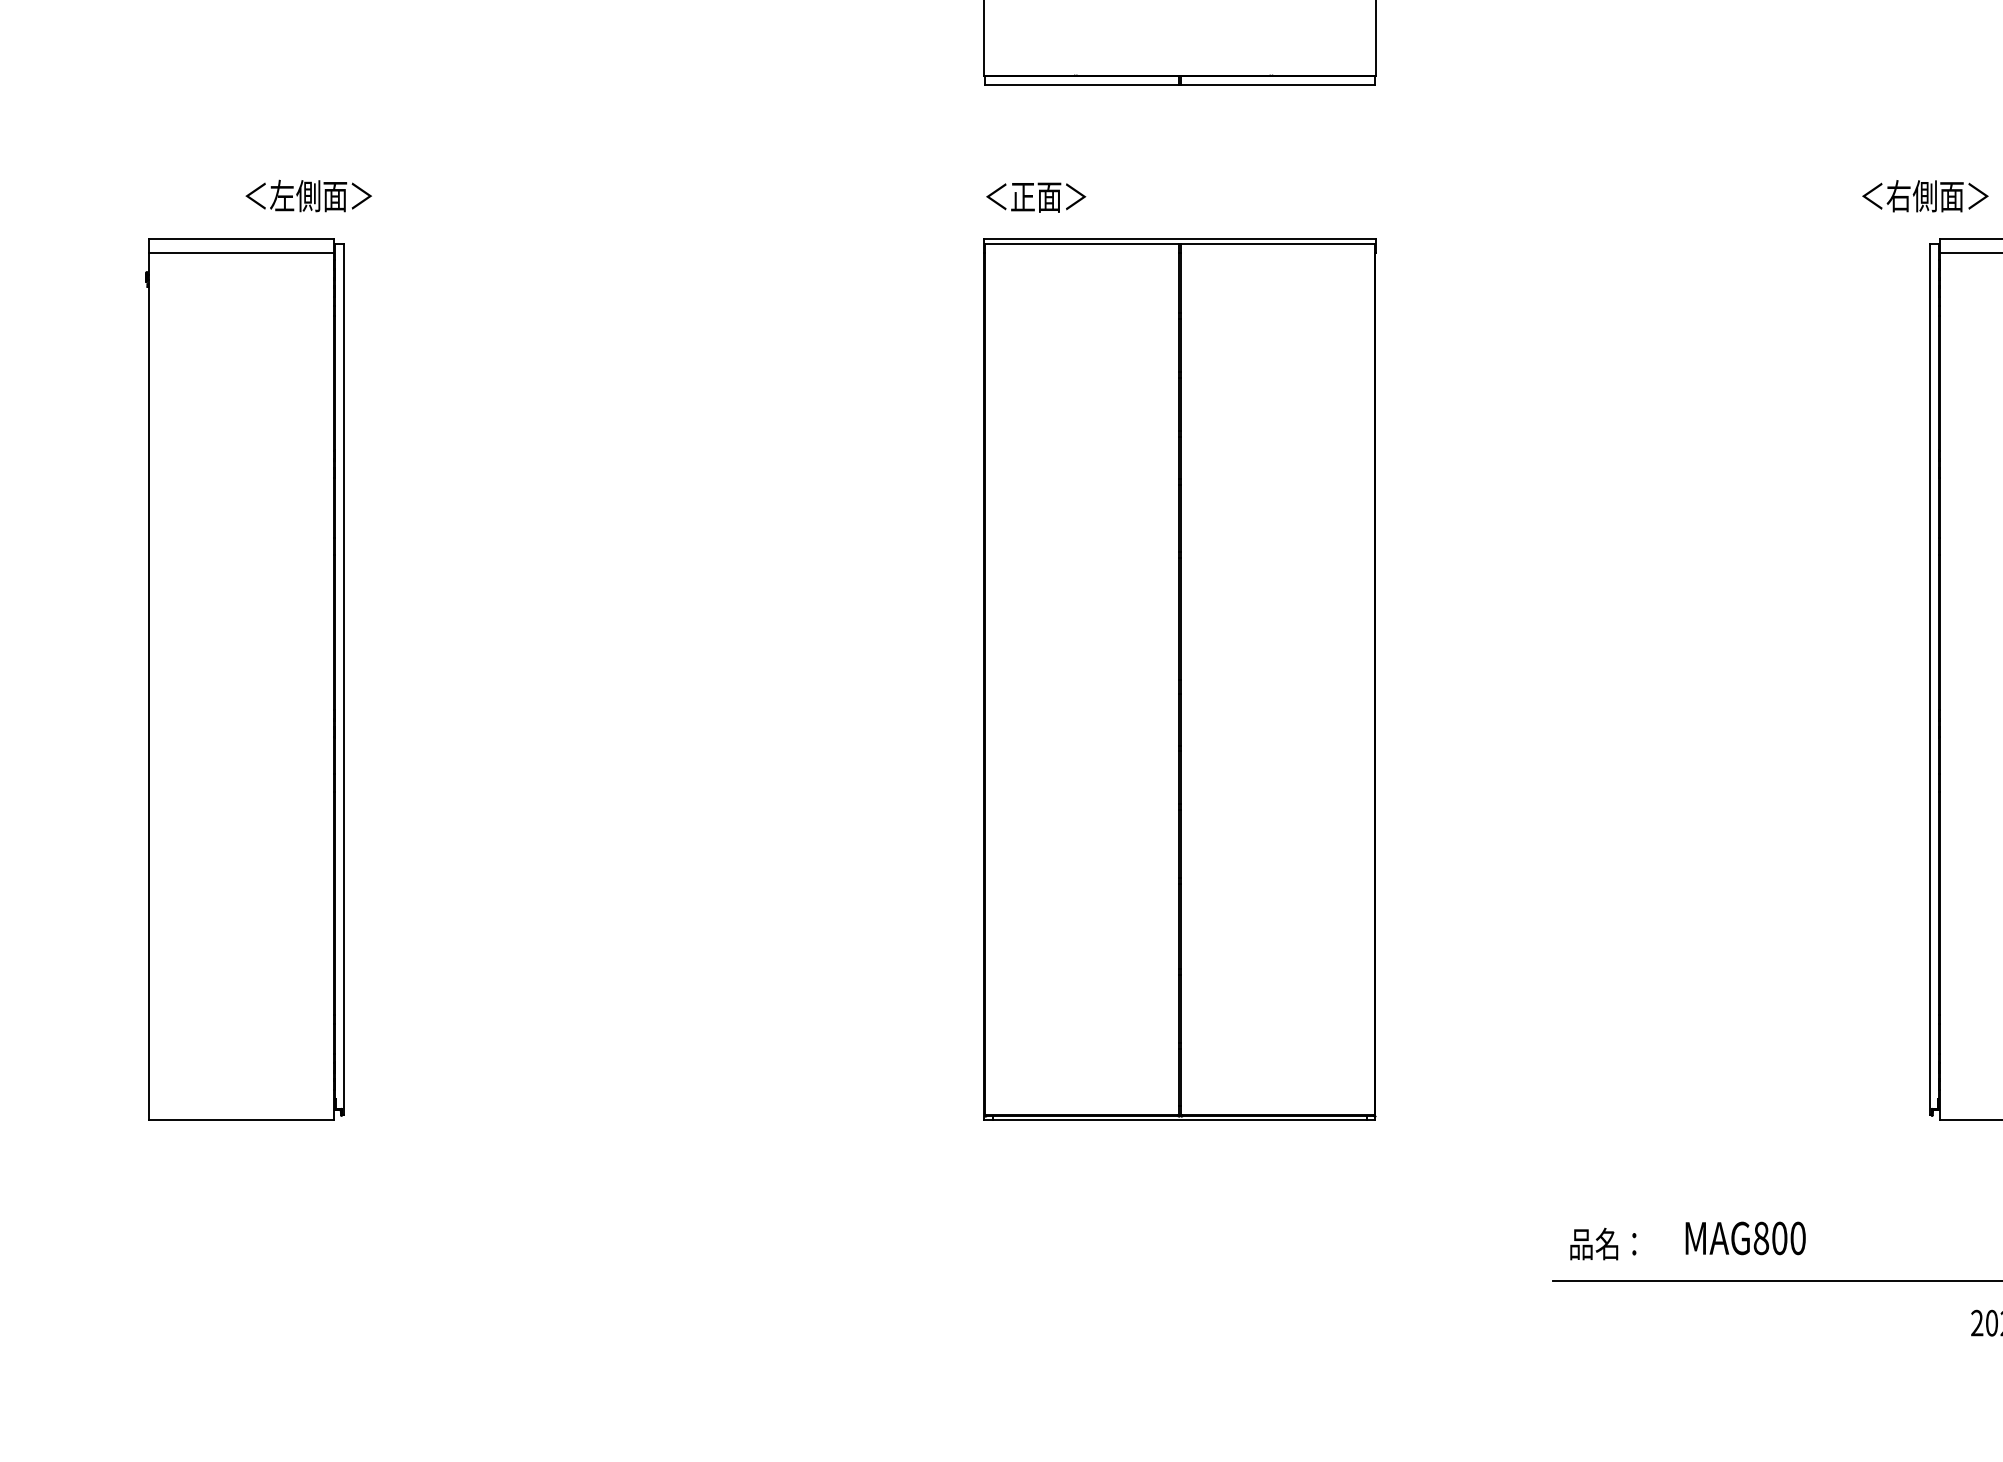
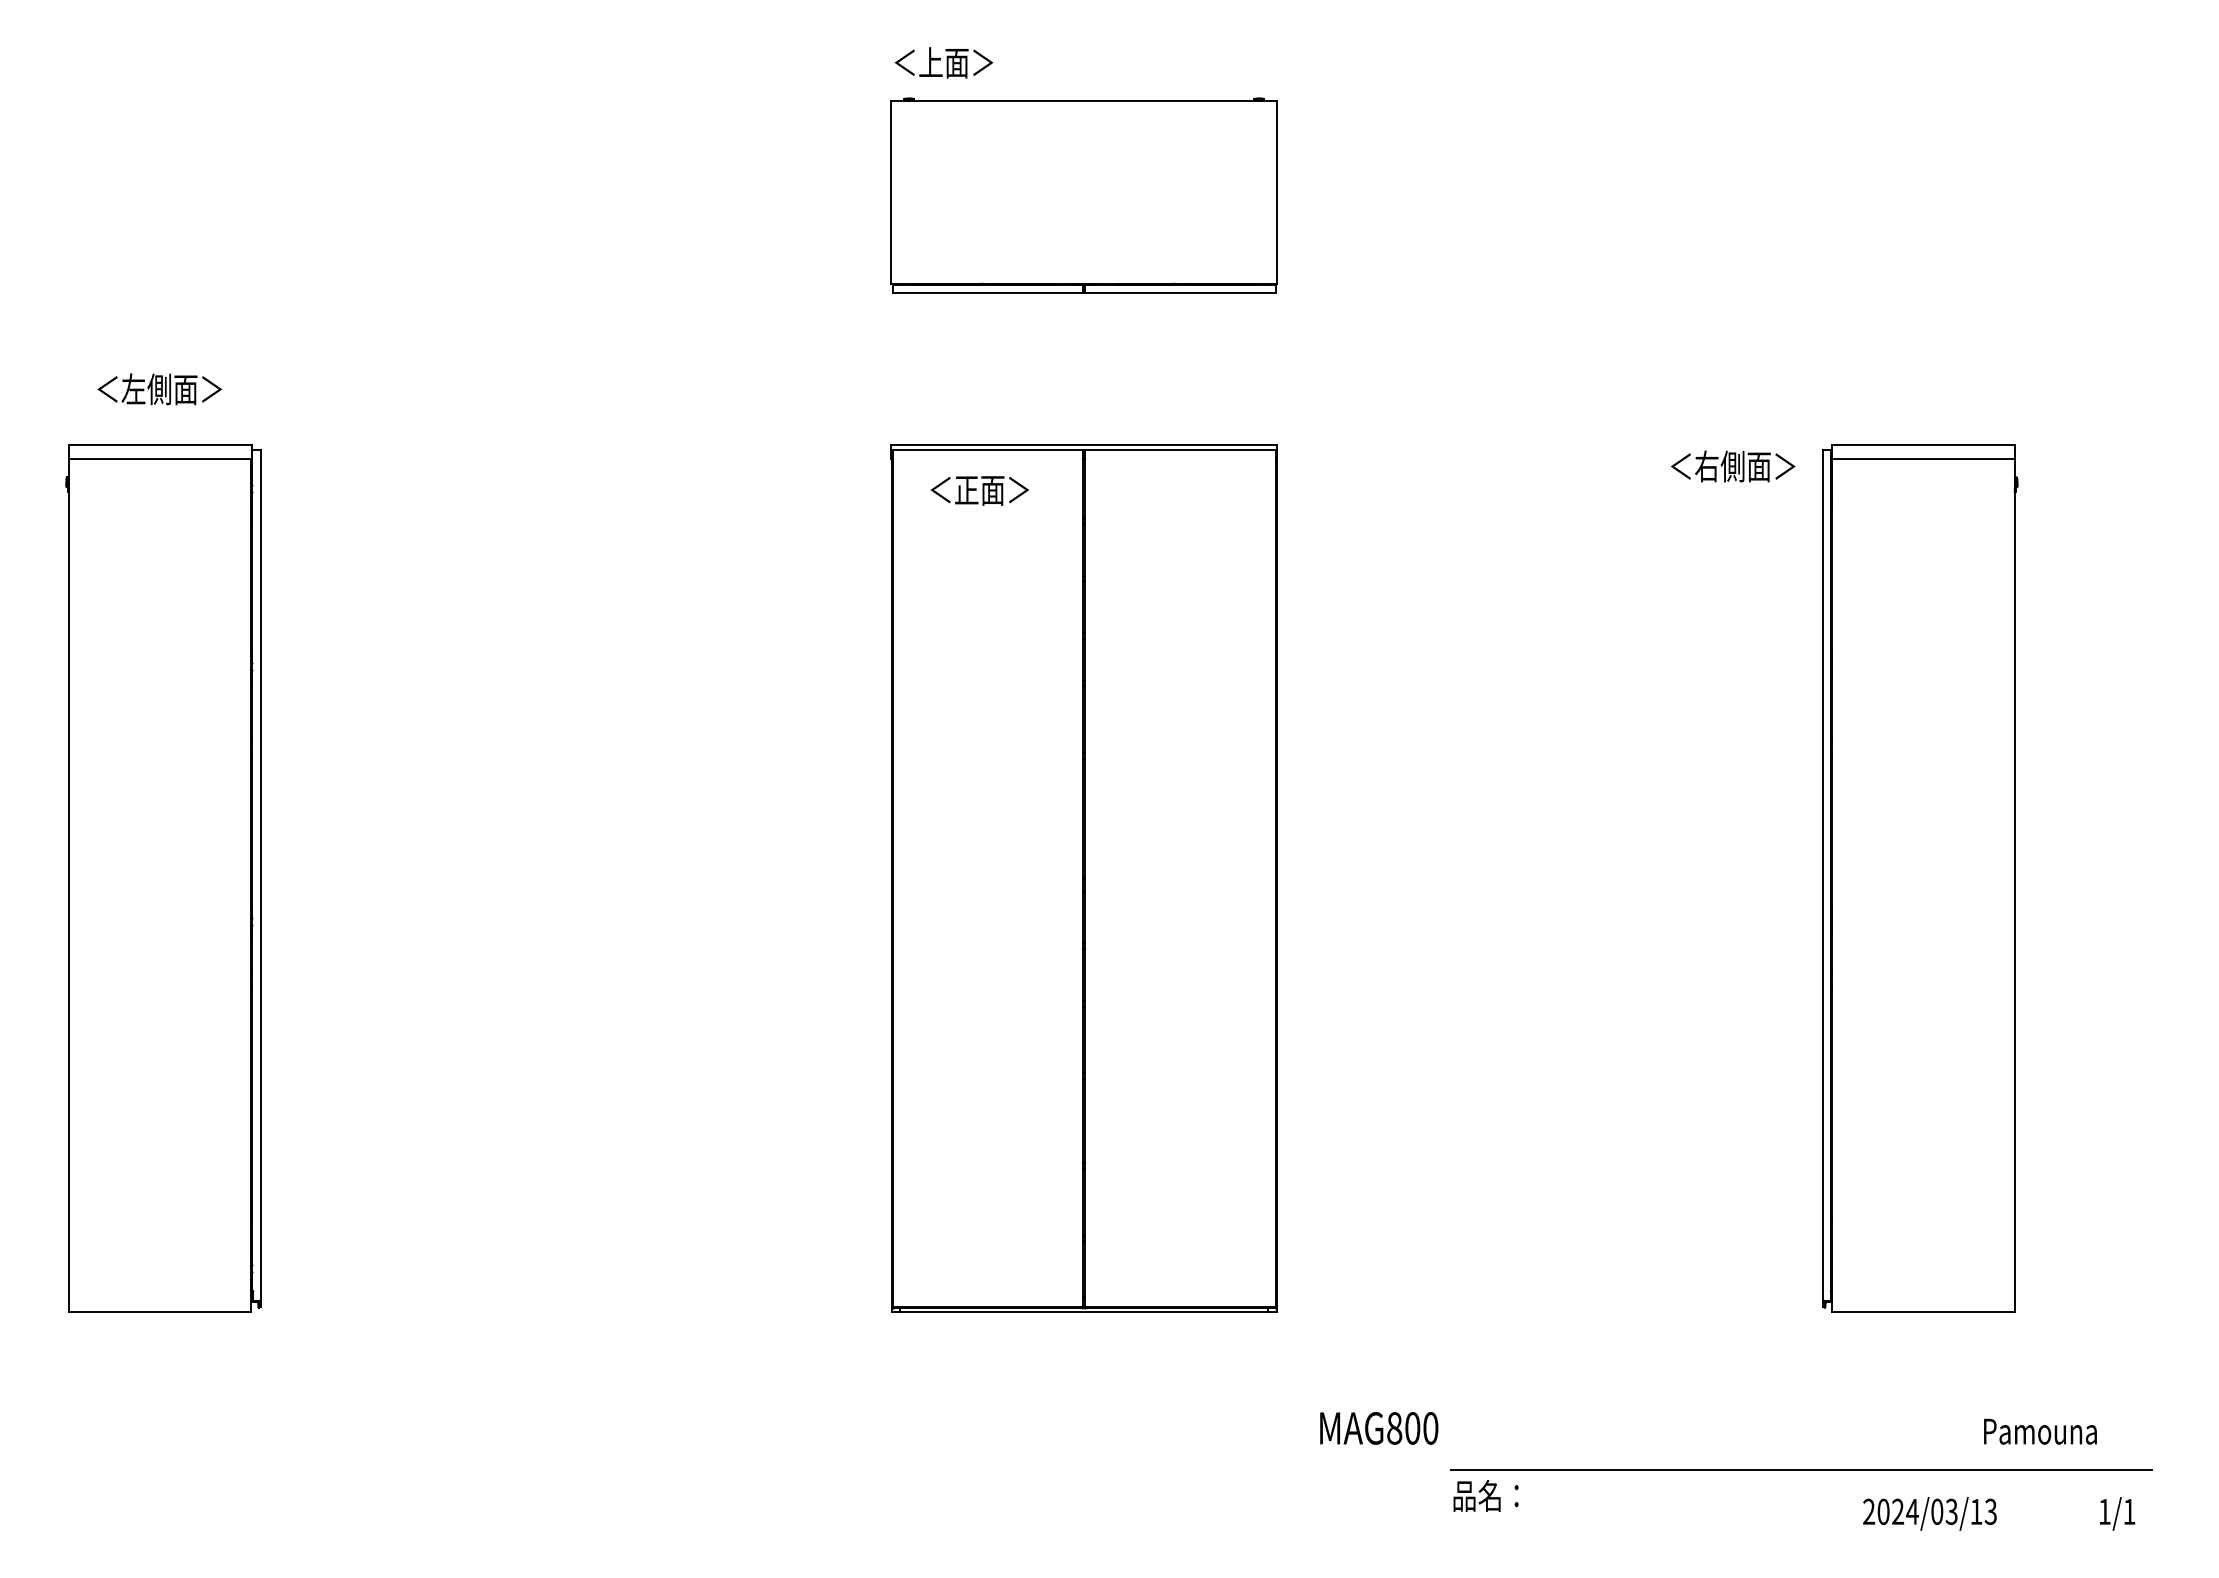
text: (308, 196) -> (159, 389), moved
text: (1925, 196) -> (1733, 466), moved
text: (1035, 197) -> (979, 490), moved
text: (1745, 1238) -> (1379, 1428), moved
text: (1602, 1243) -> (1485, 1495), moved

